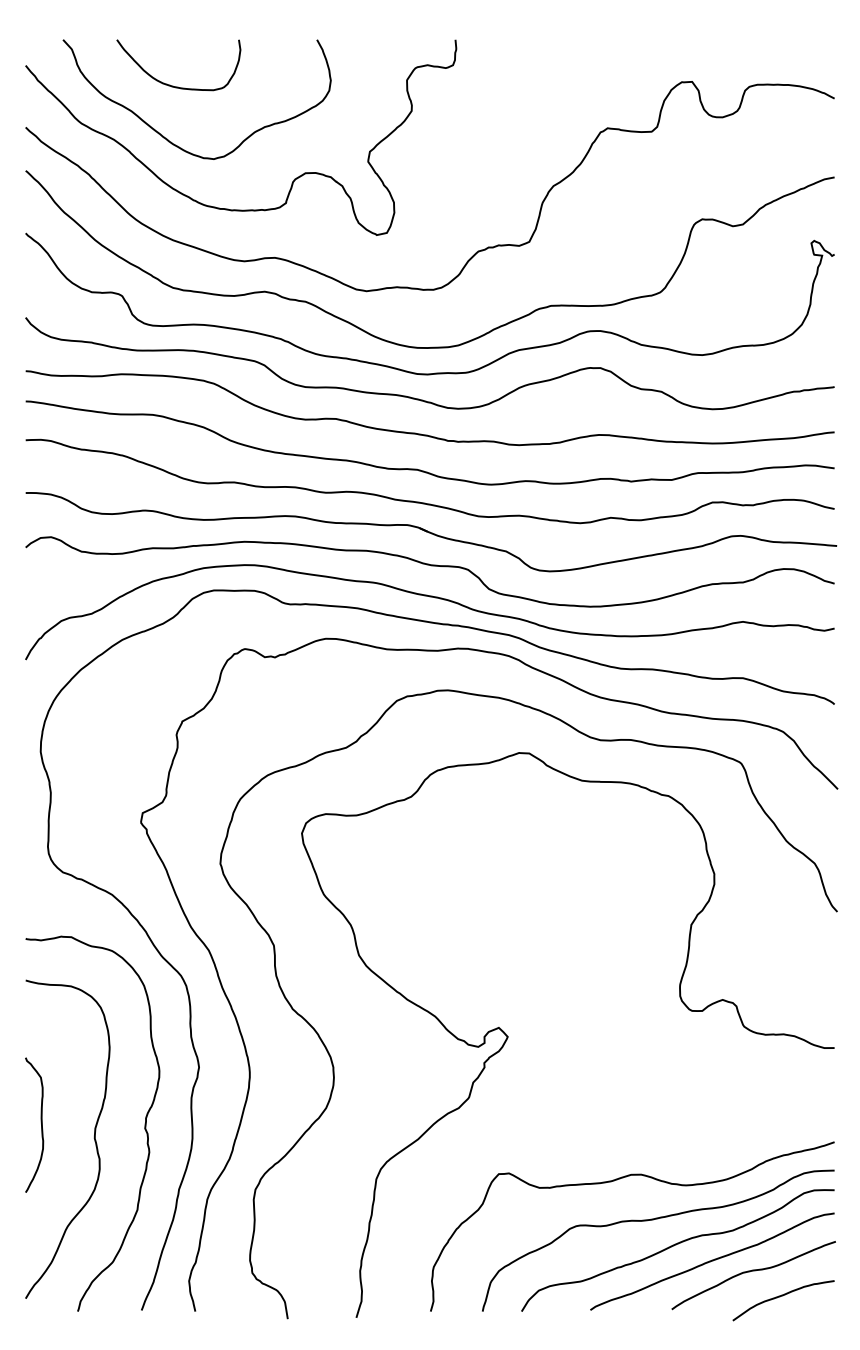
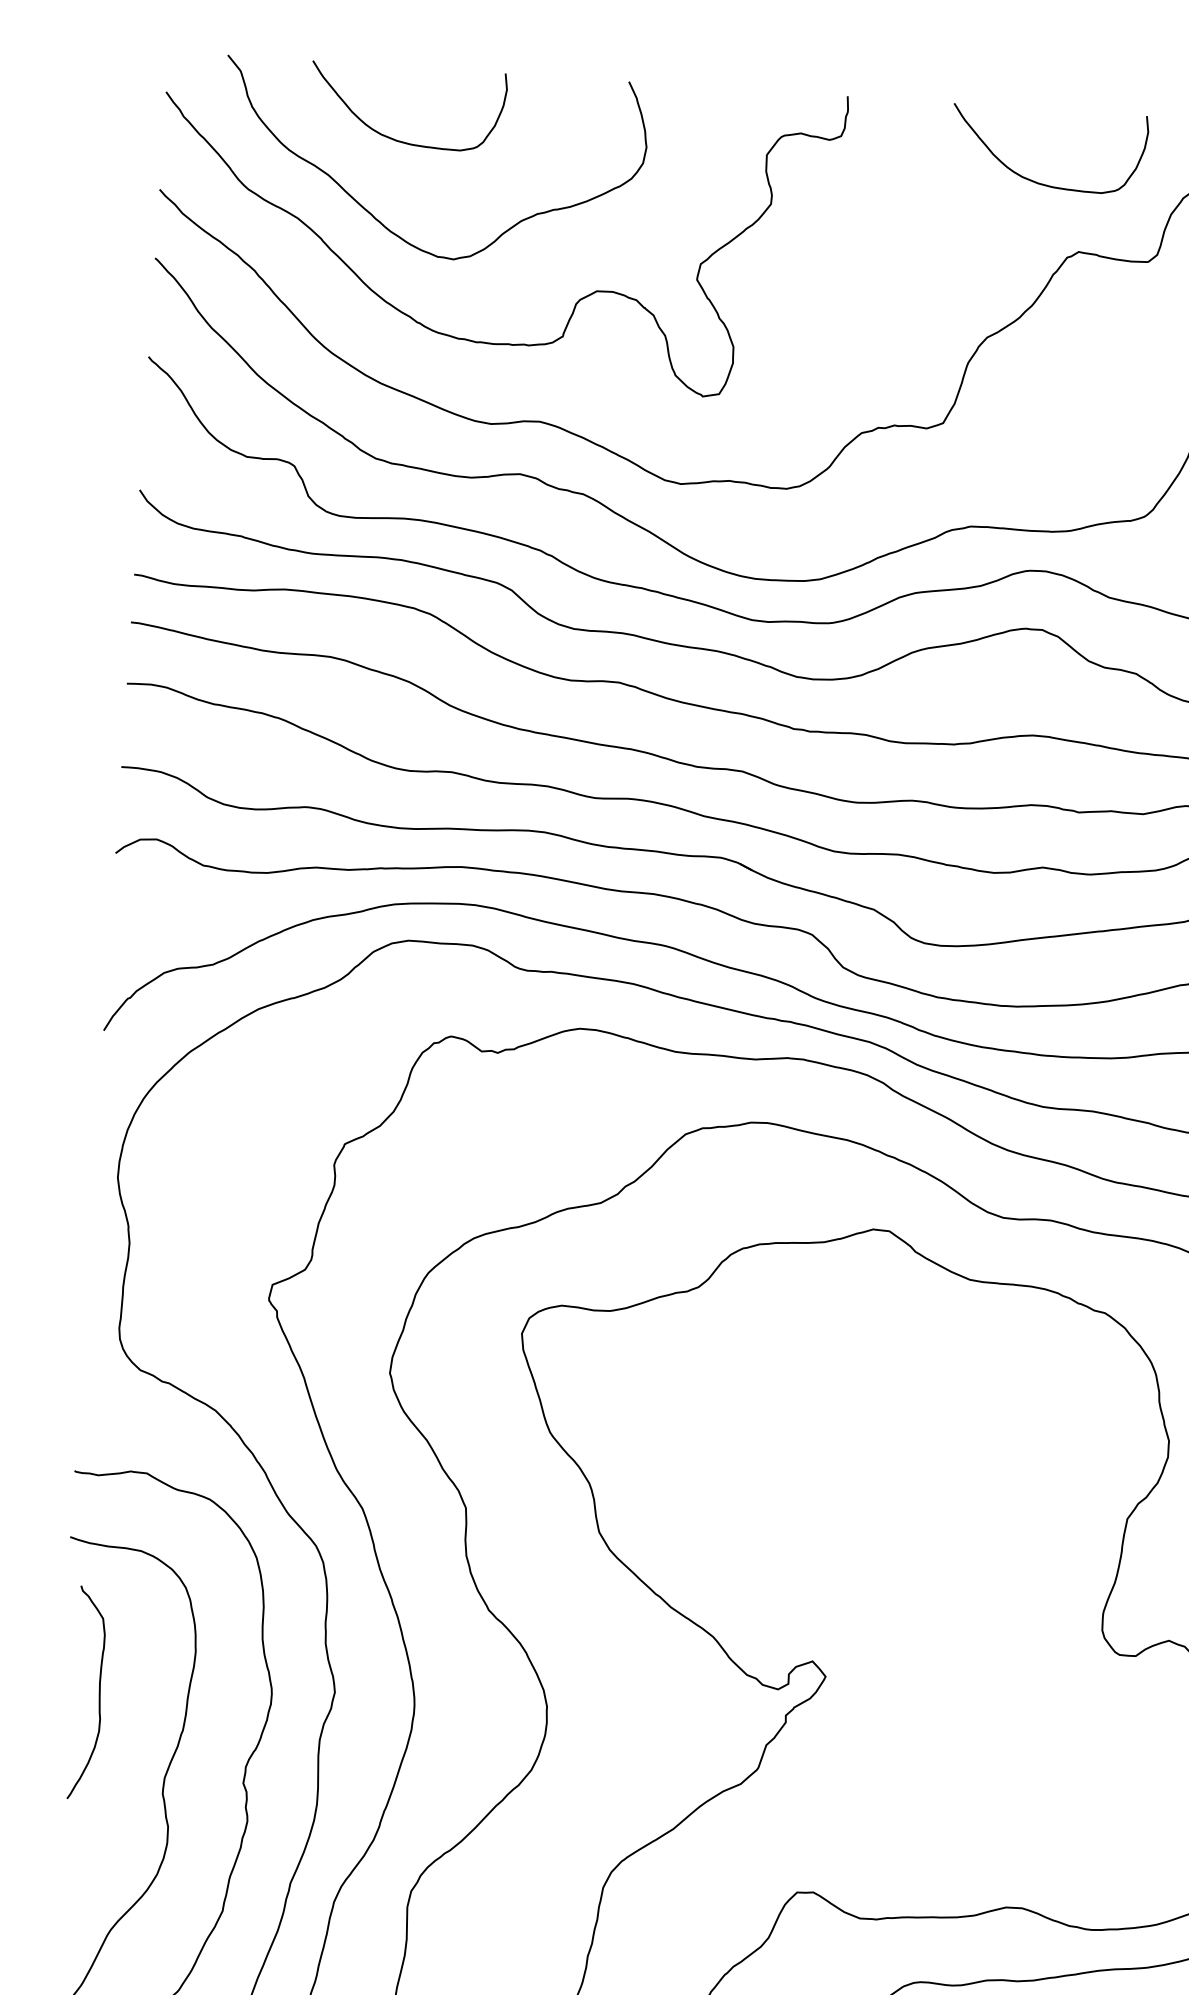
curve: (576, 84) -> (1034, 179), added
curve: (40, 1122) -> (97, 1689), moved

